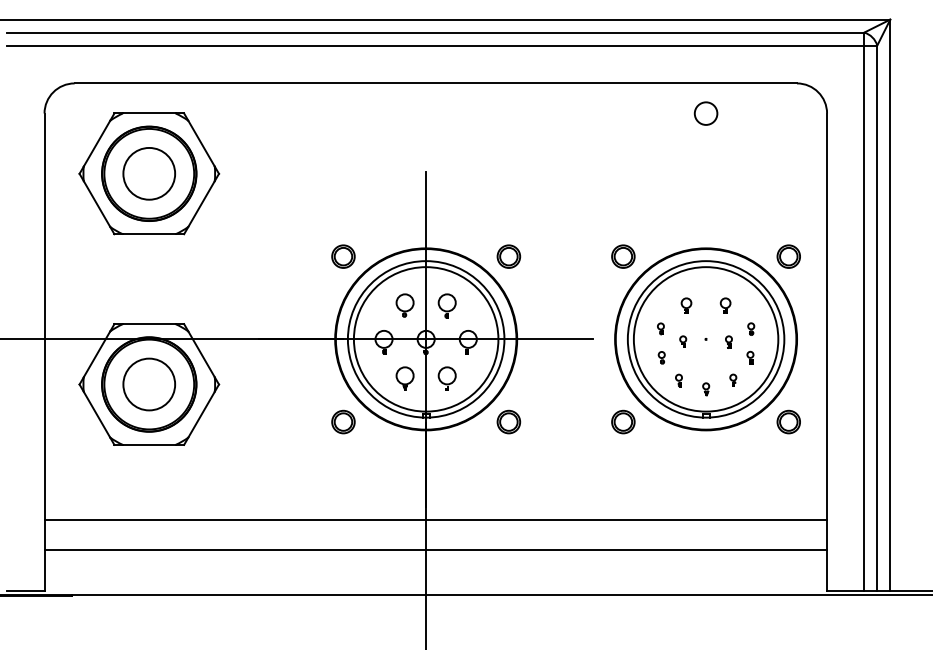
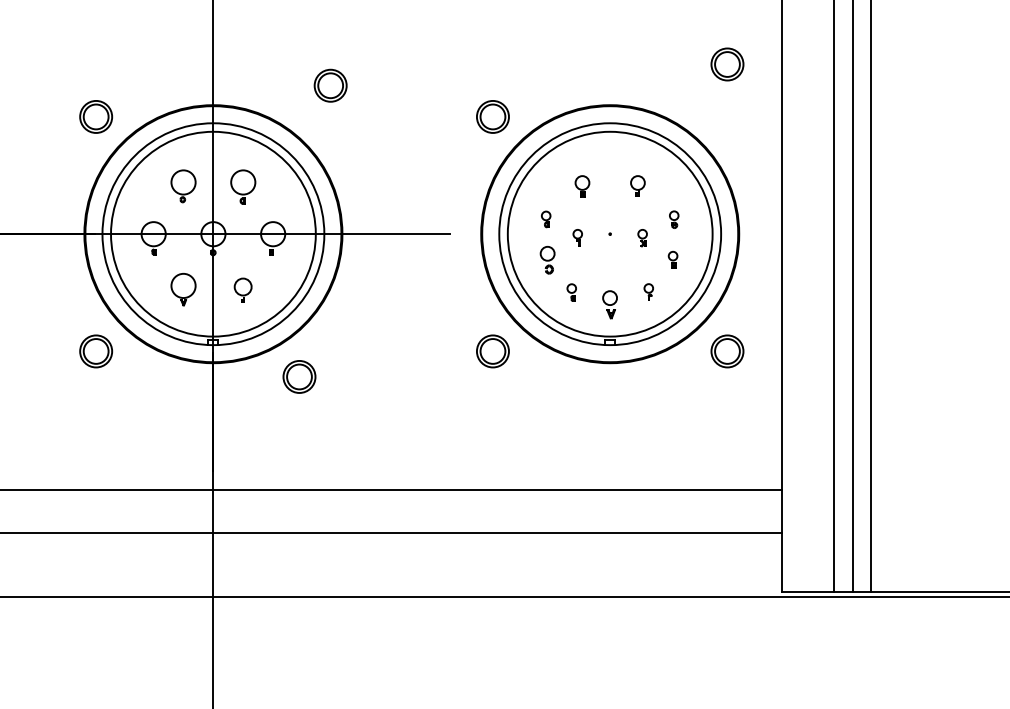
part: (508, 256) -> (330, 85), moved
part: (788, 256) -> (727, 64), moved
part: (661, 357) -> (547, 259), size x1.6
part: (446, 378) -> (242, 289), size x0.7
part: (706, 389) -> (610, 305), size x1.6
part: (508, 421) -> (298, 376), moved

